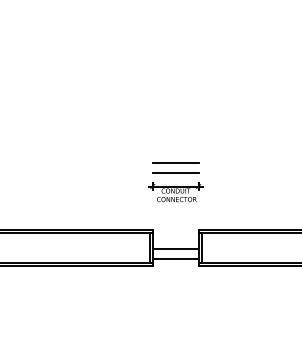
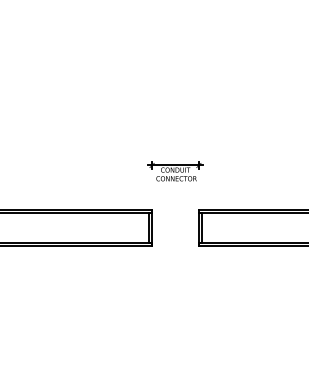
line: (175, 163) -> (175, 141), removed
line: (175, 173) -> (175, 152), removed
line: (175, 249) -> (175, 229), removed
line: (175, 259) -> (175, 239), removed

